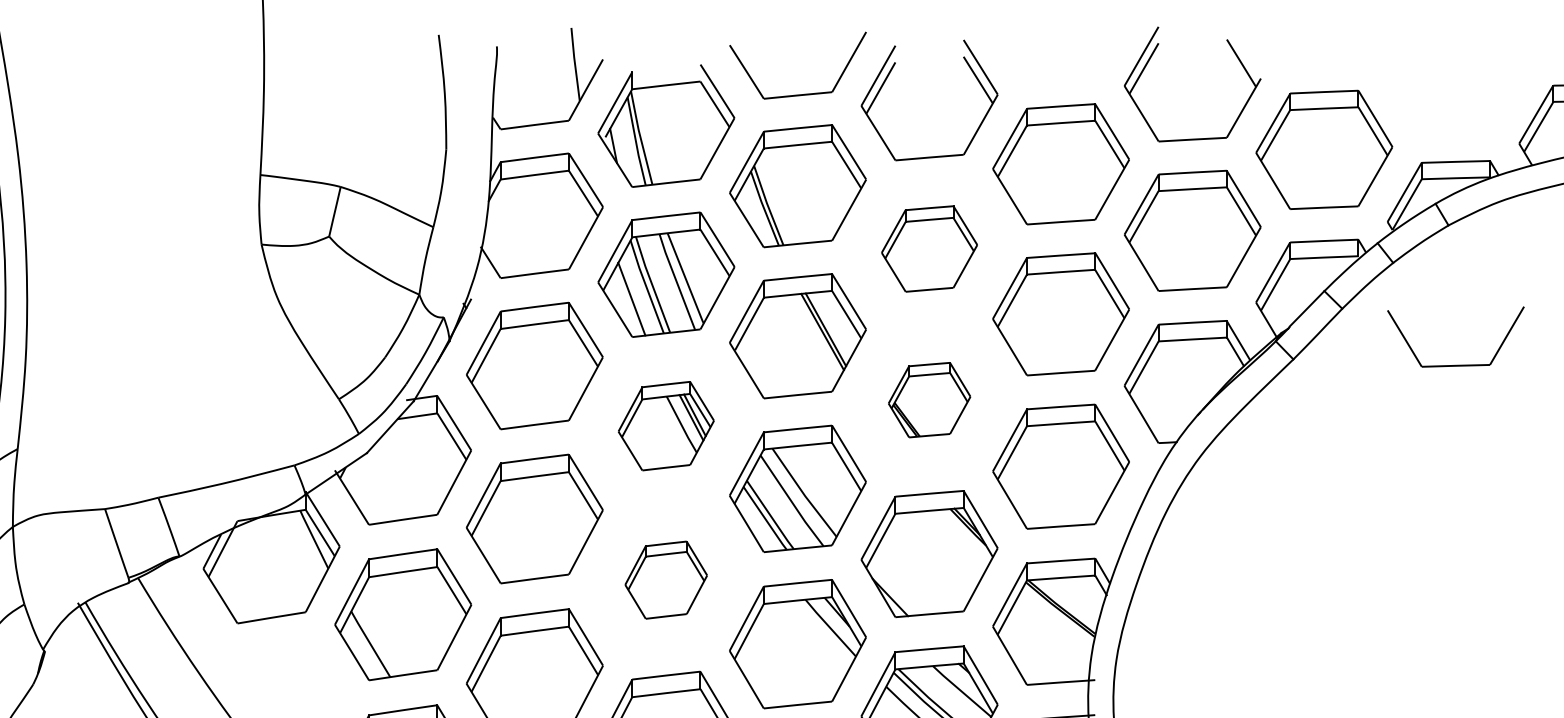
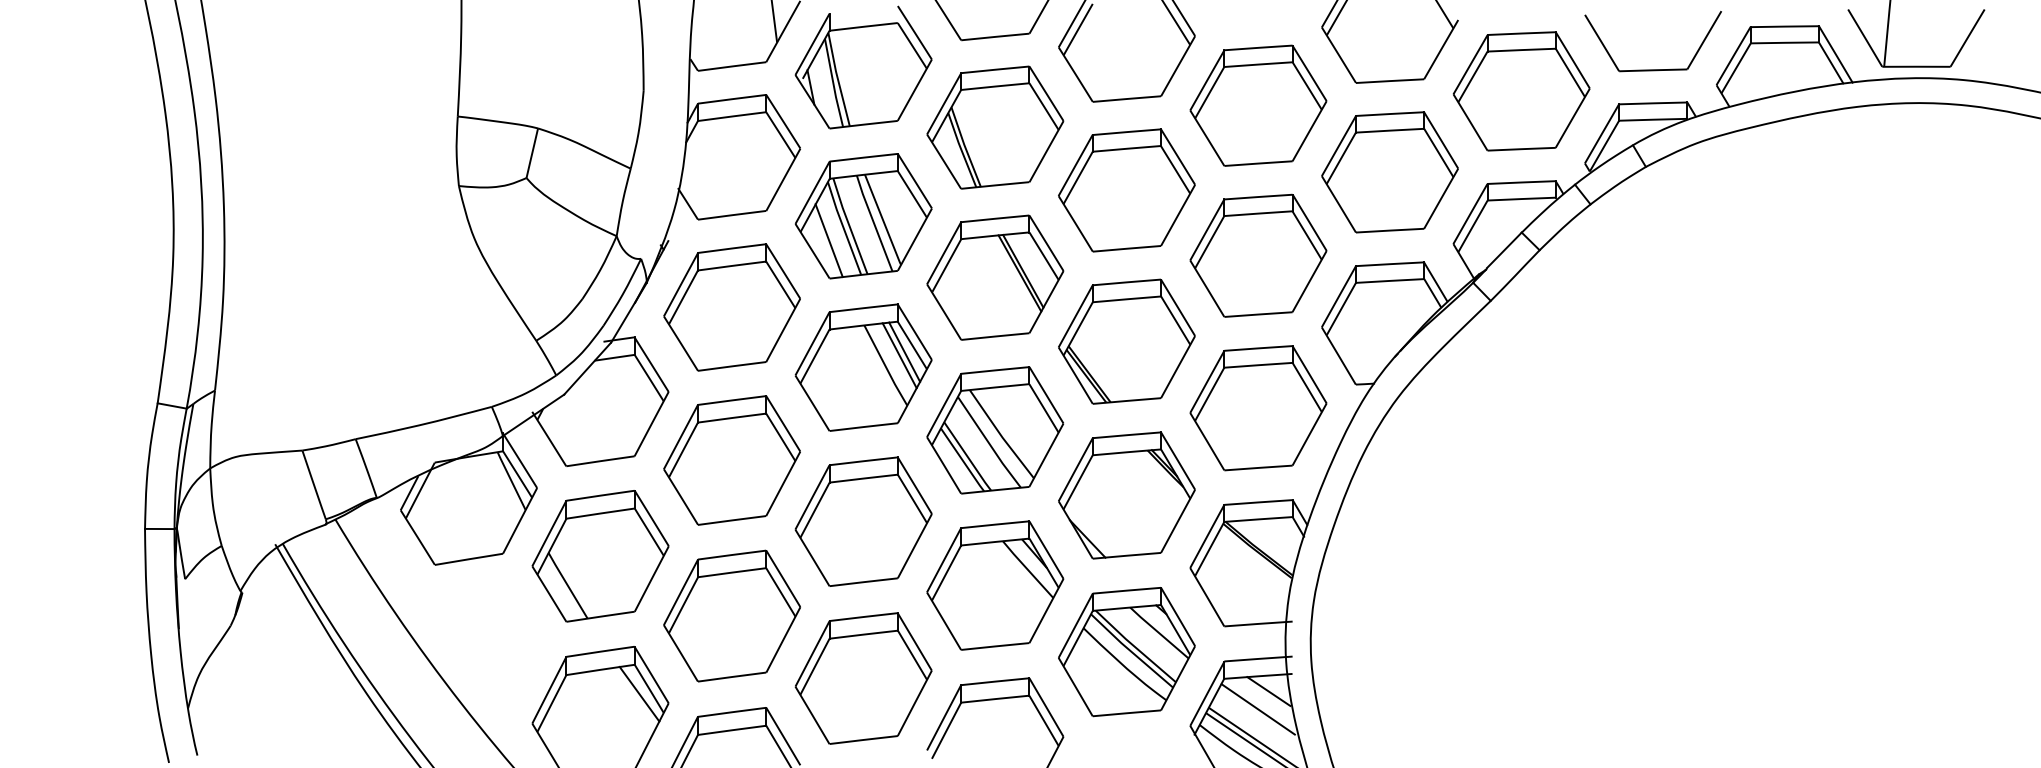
part: (929, 249) -> (1126, 190), size x1.43
part: (1455, 365) -> (1652, 69), moved
part: (929, 400) -> (1126, 341), size x1.67
part: (666, 426) -> (863, 367), size x1.43
part: (666, 580) -> (863, 521), size x1.67

